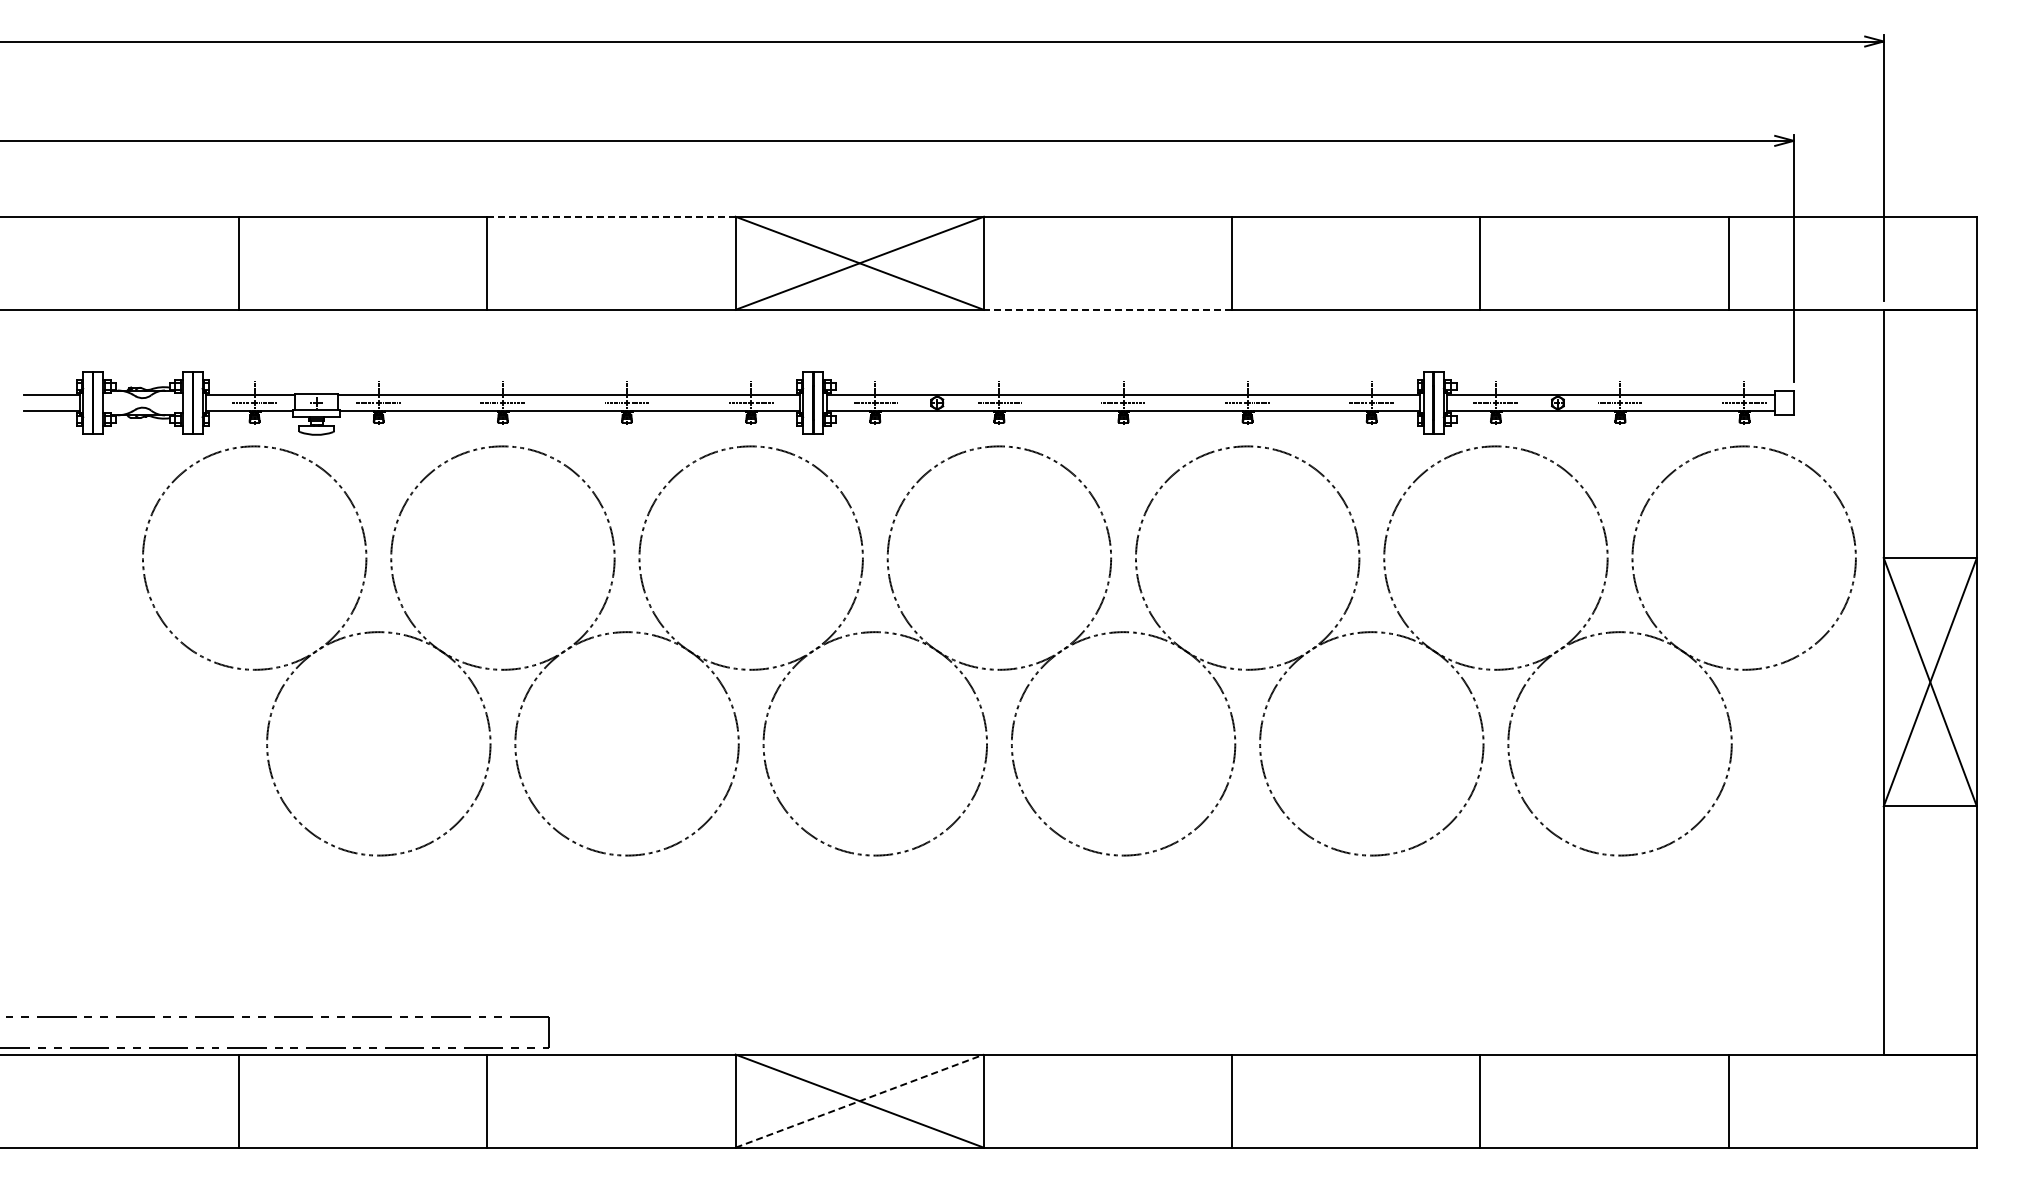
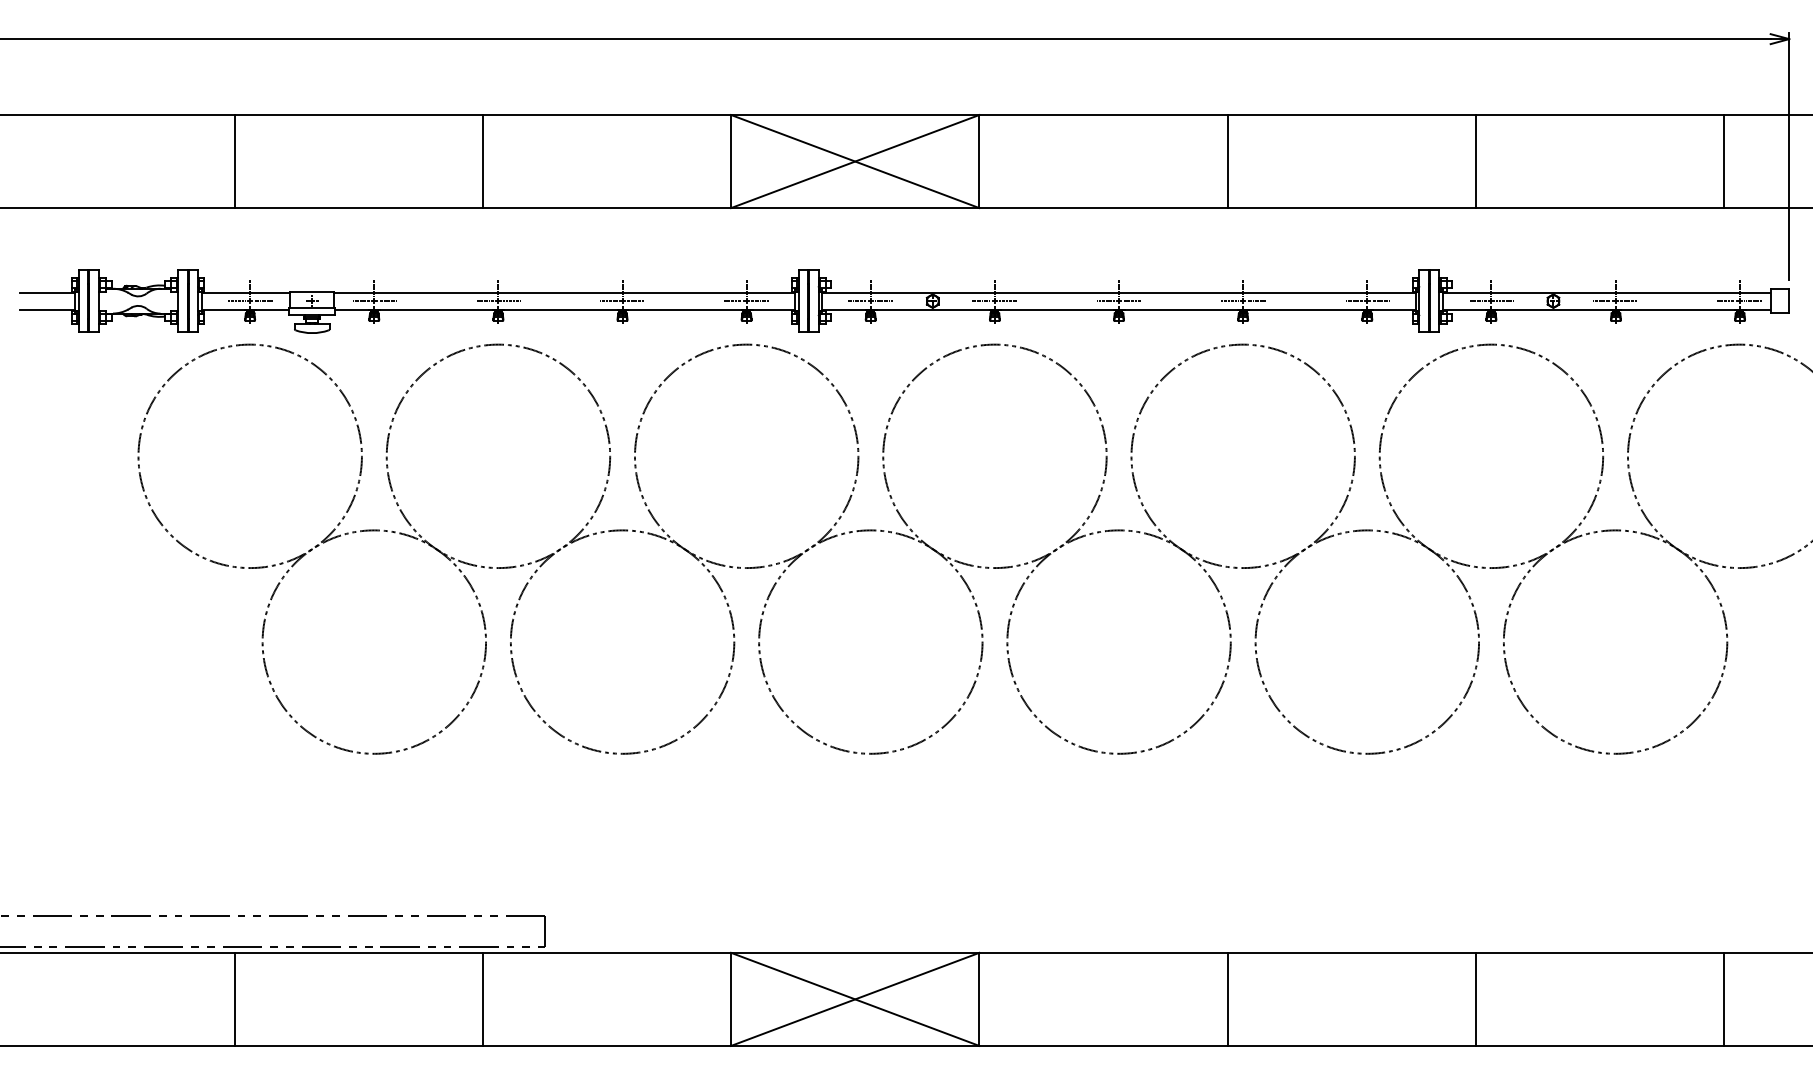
line: (611, 216) -> (607, 114), dashed -> solid
line: (1107, 309) -> (1103, 207), dashed -> solid
line: (859, 1101) -> (855, 999), dashed -> solid

